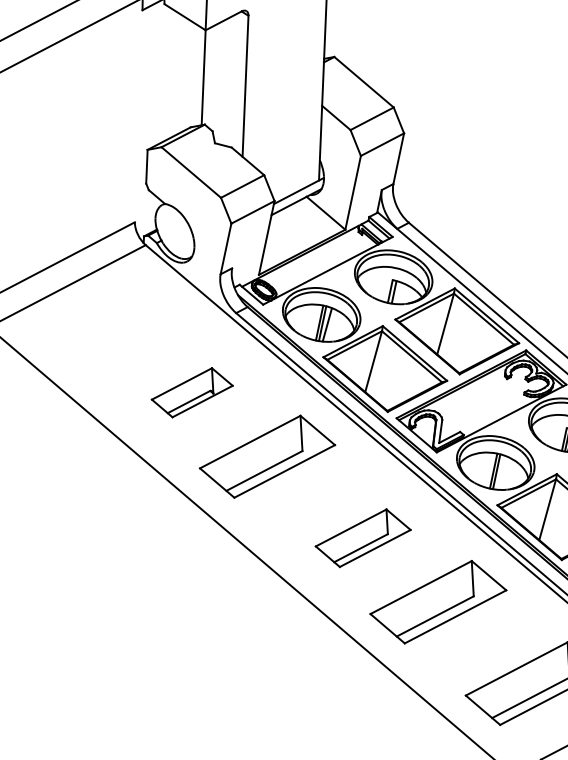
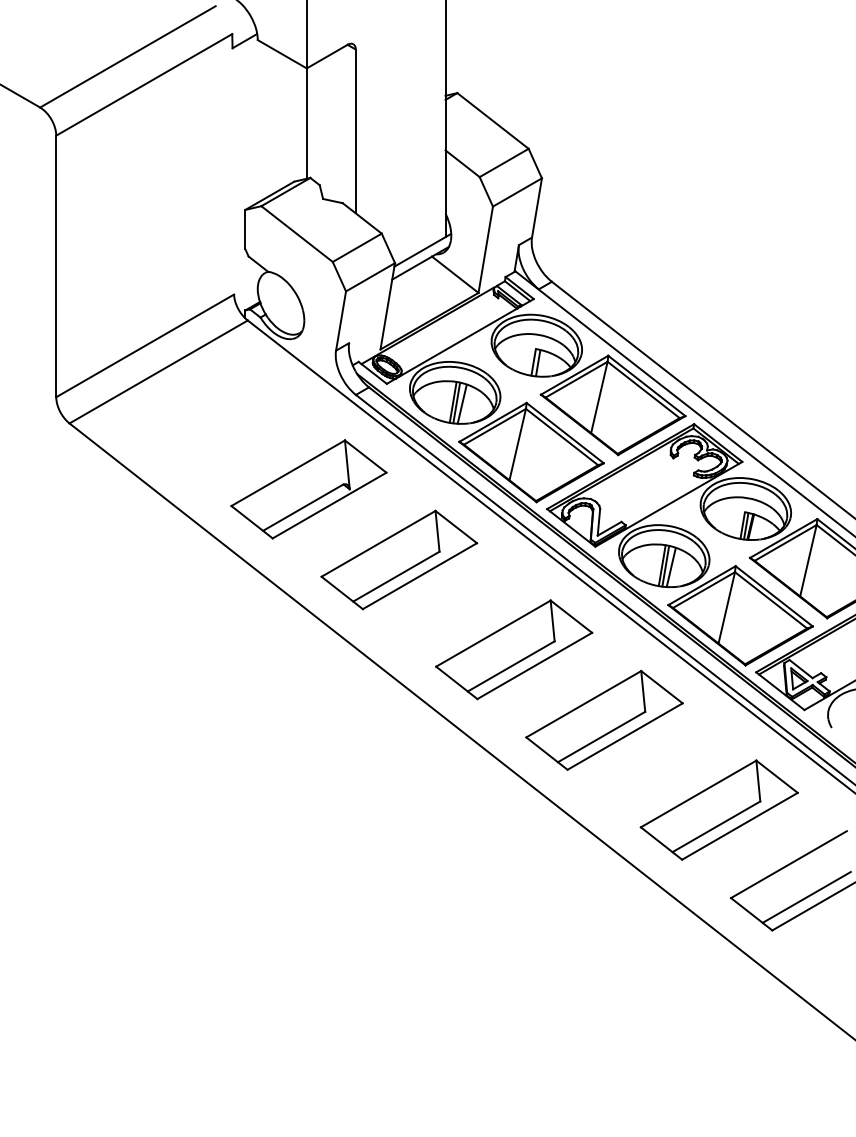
part: (191, 392) -> (308, 489), size x1.67
line: (500, 472) -> (670, 567), added
part: (363, 537) -> (514, 649), size x1.43

